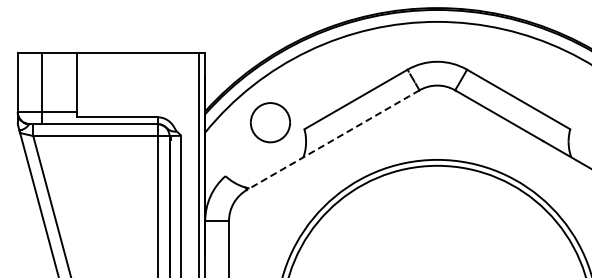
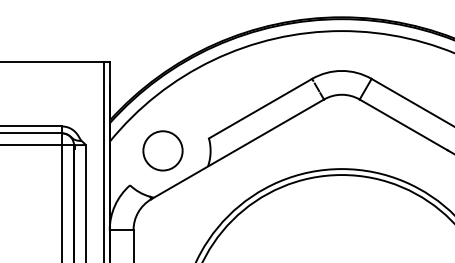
part: (270, 122) -> (163, 150), moved
line: (333, 140) -> (238, 149), dashed -> solid

